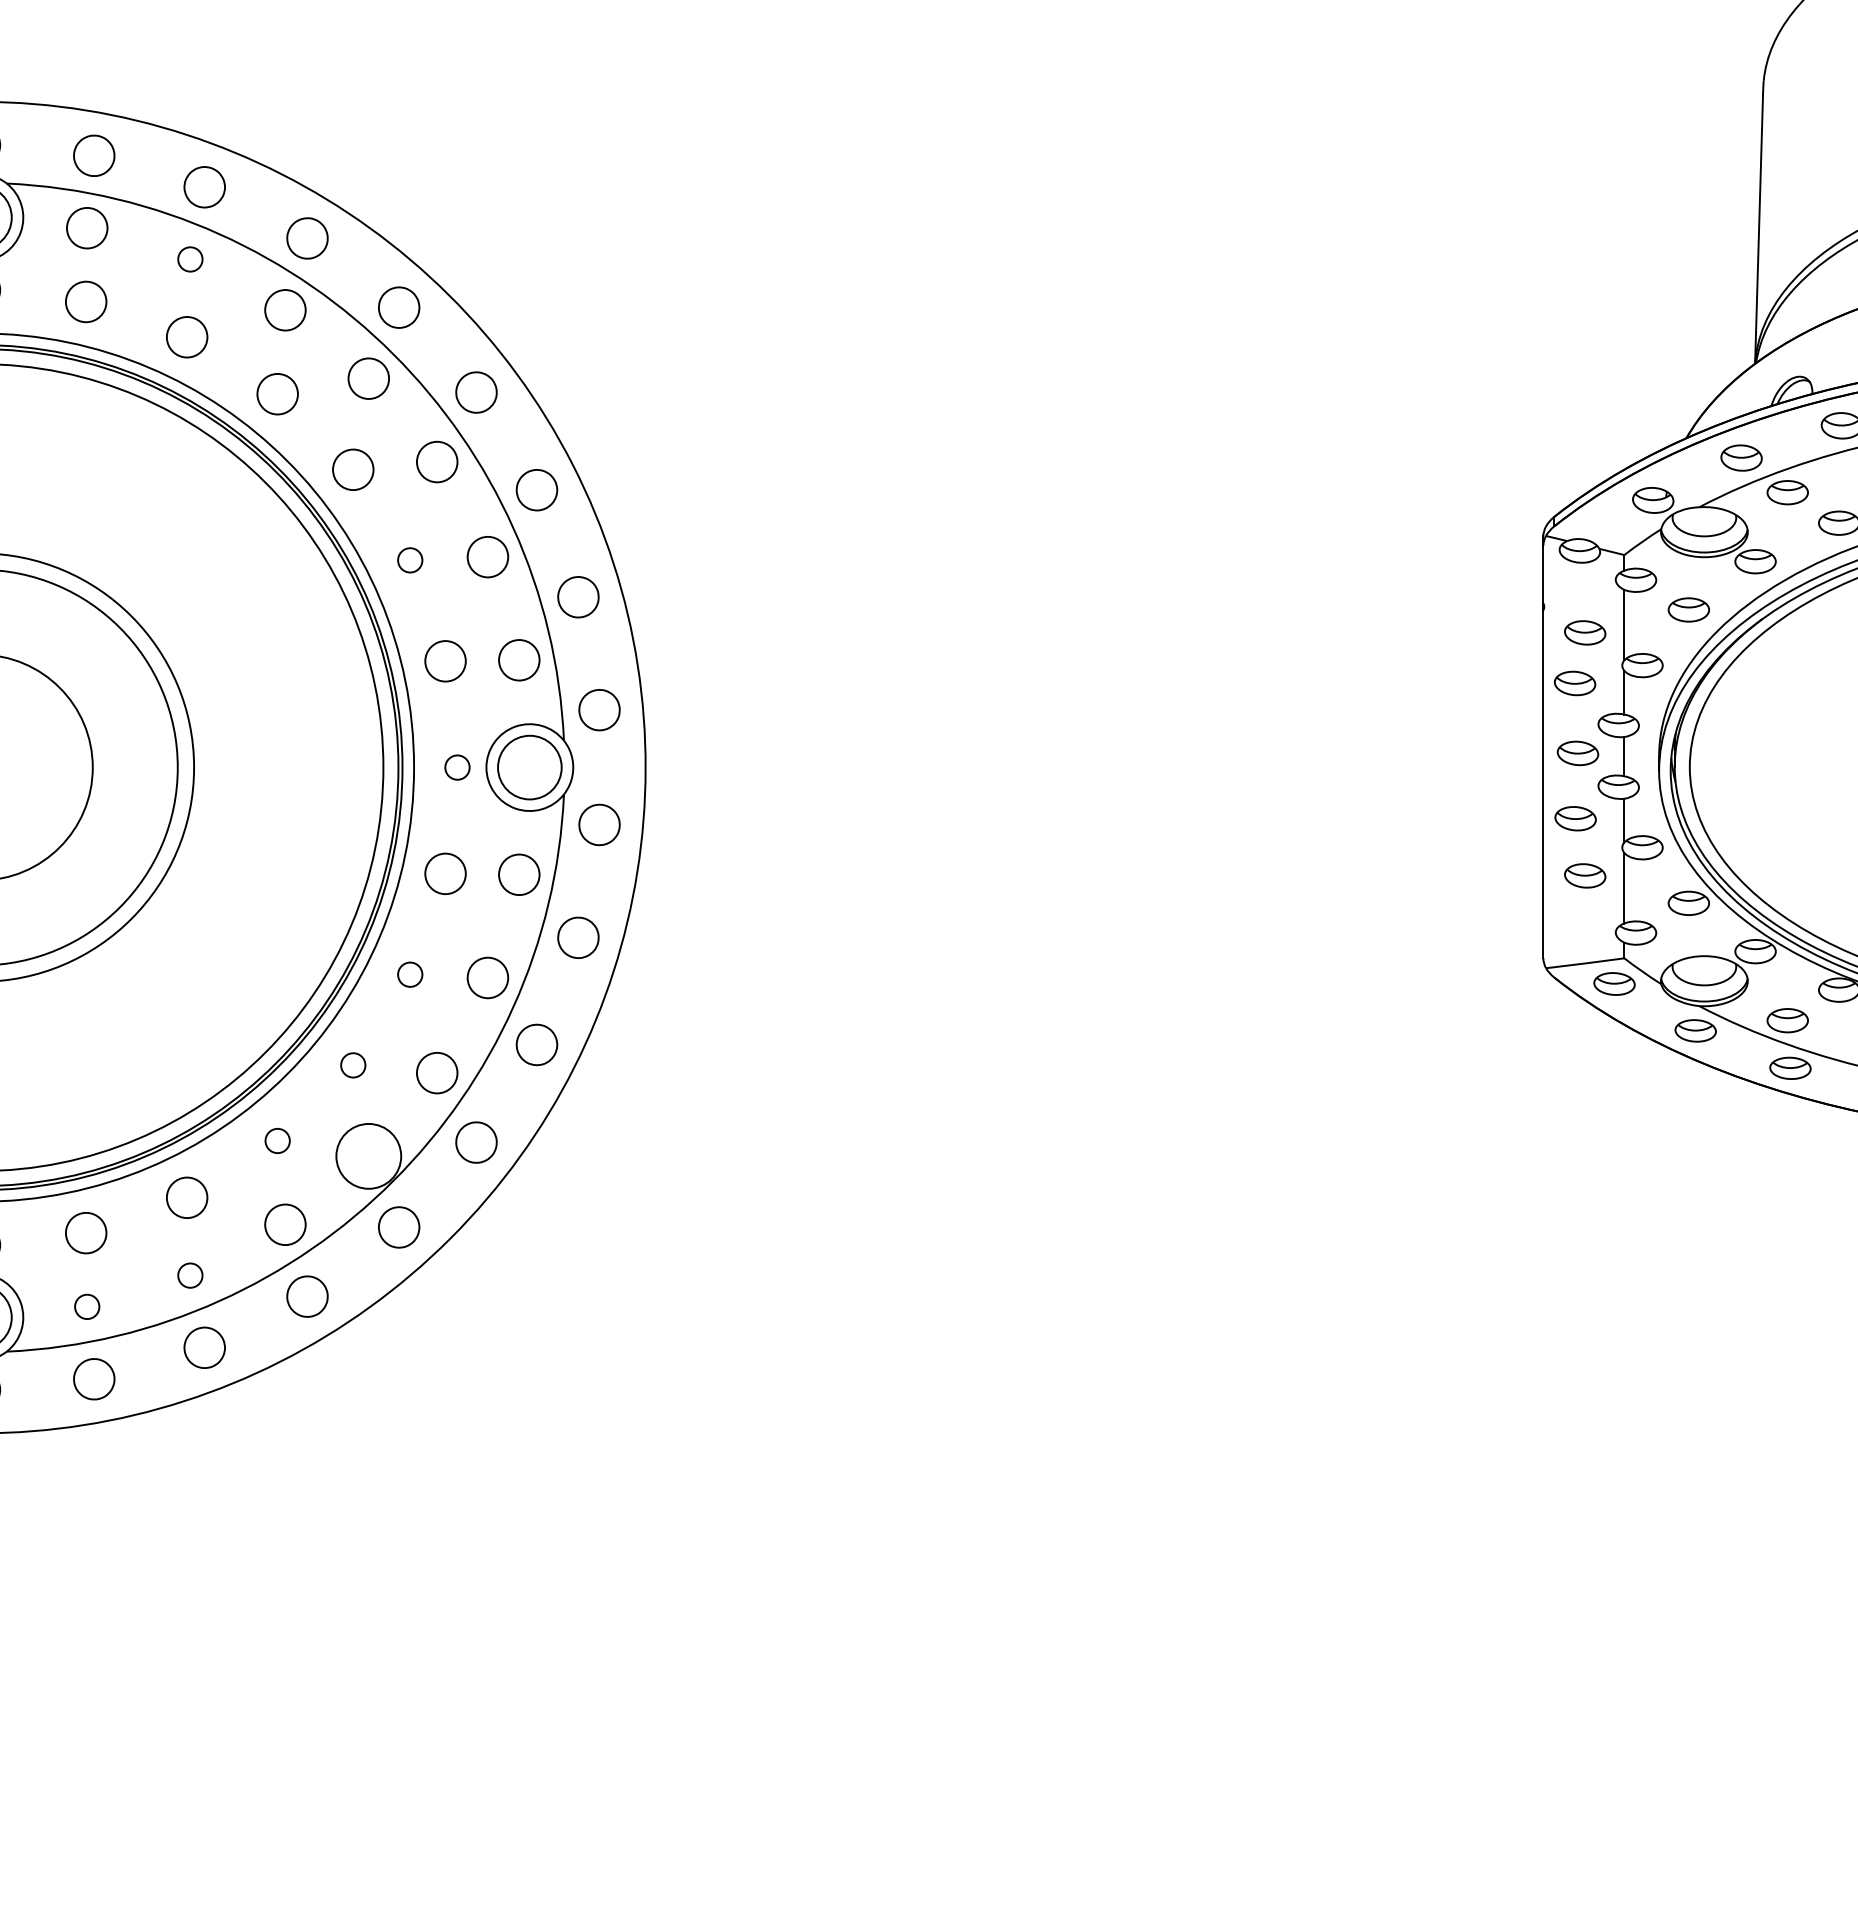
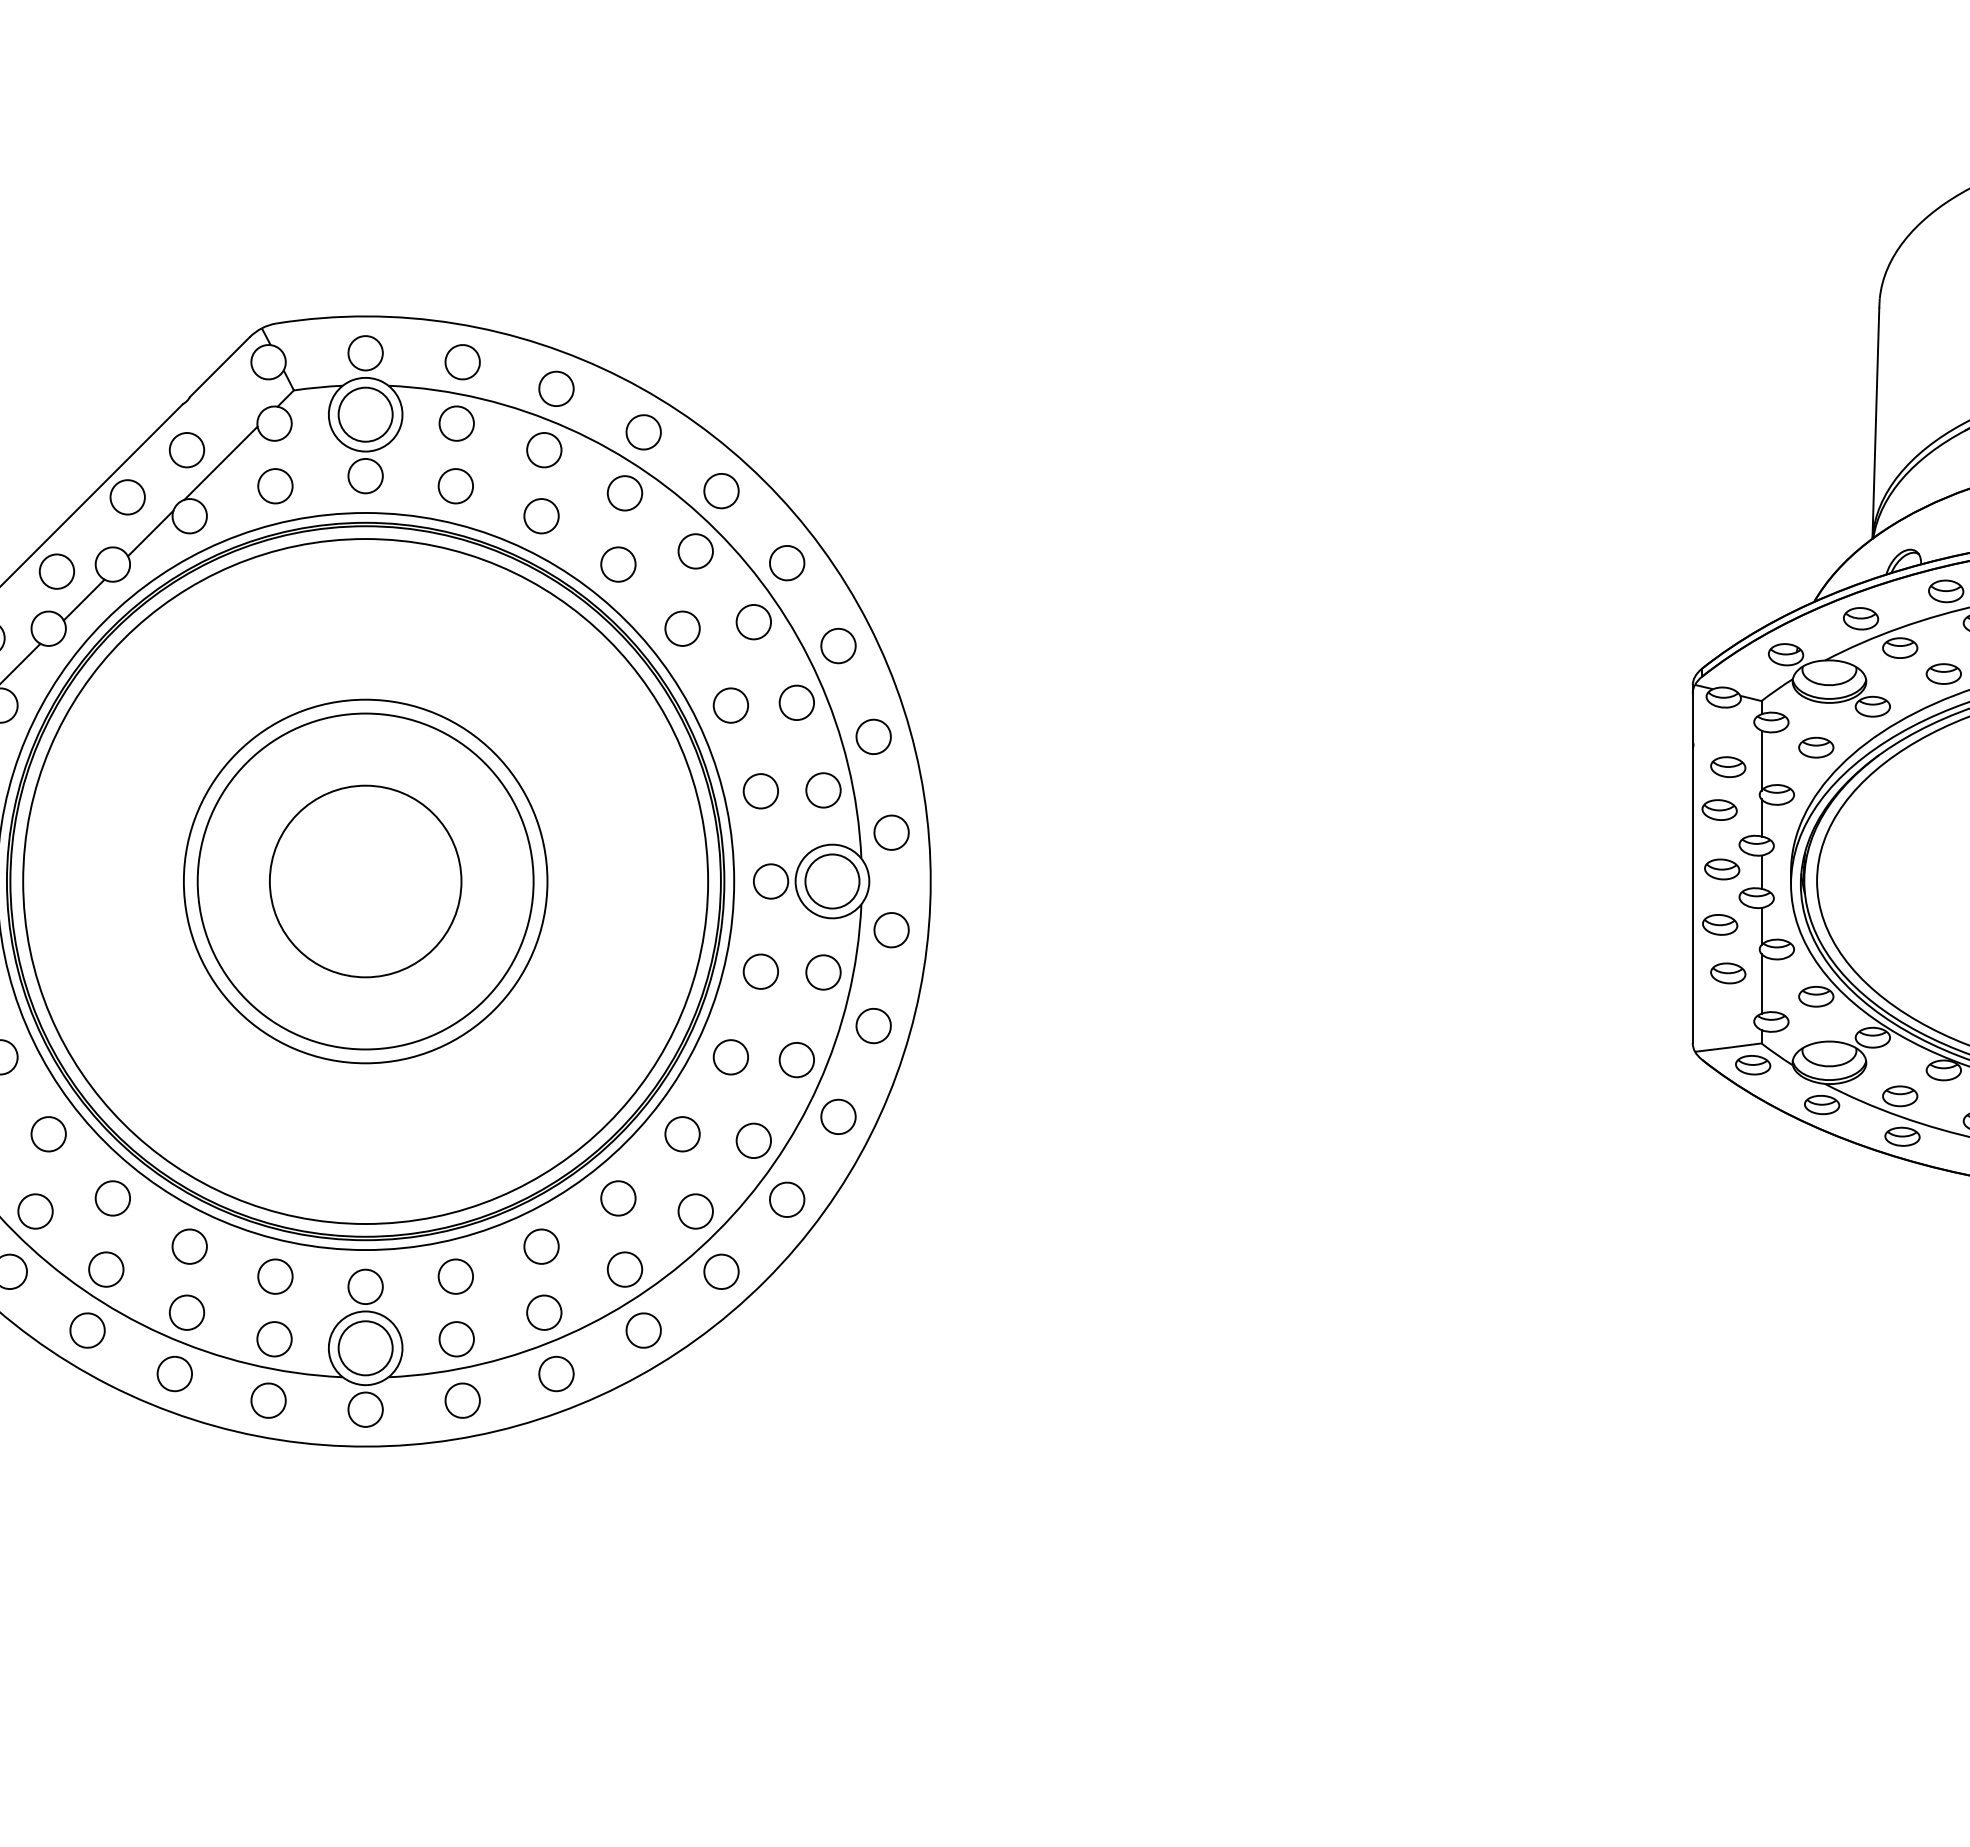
circle: (190, 259) -> (544, 450), size x1.67
circle: (409, 560) -> (730, 705), size x1.67
circle: (456, 767) -> (770, 881), size x1.67
circle: (409, 974) -> (730, 1057), size x1.67
circle: (353, 1065) -> (682, 1134), size x1.67
circle: (277, 1141) -> (618, 1198), size x1.67
circle: (368, 1156) -> (695, 1211), size x0.62
circle: (190, 1275) -> (544, 1312), size x1.67
circle: (86, 1307) -> (456, 1339), size x1.67

